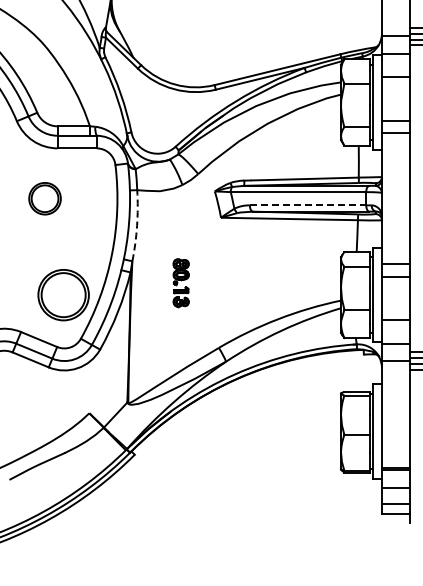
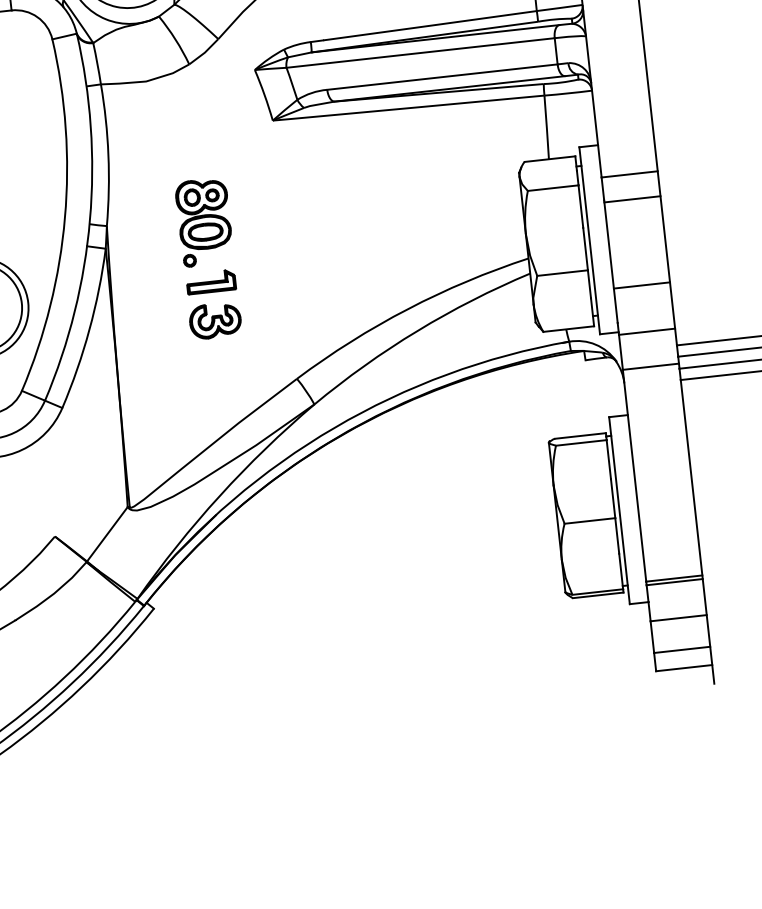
line: (308, 205) -> (443, 77), dashed -> solid
arc: (137, 225) -> (109, 154), dashed -> solid
part: (180, 282) -> (206, 257), size x1.67

